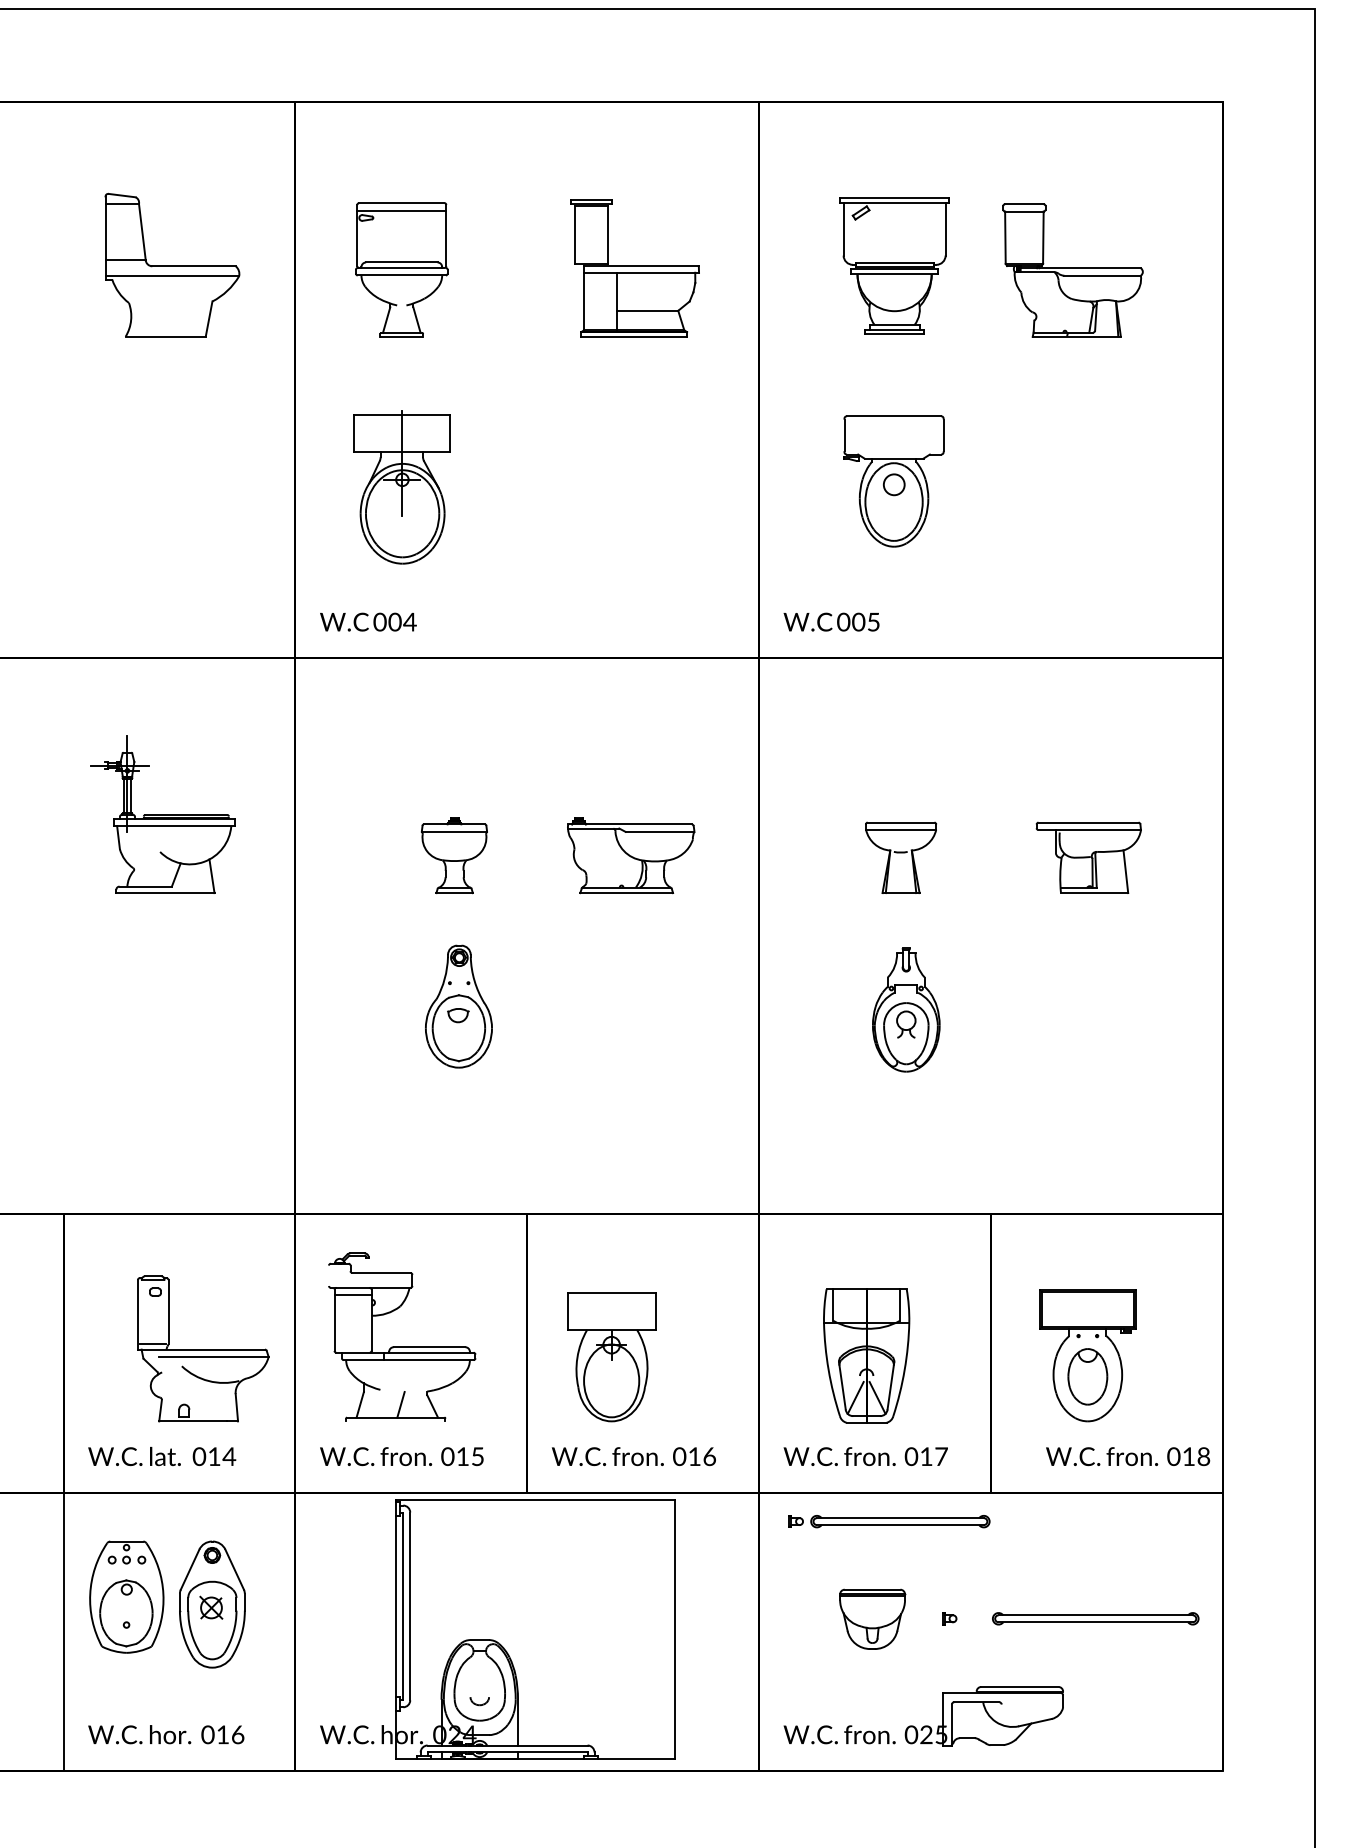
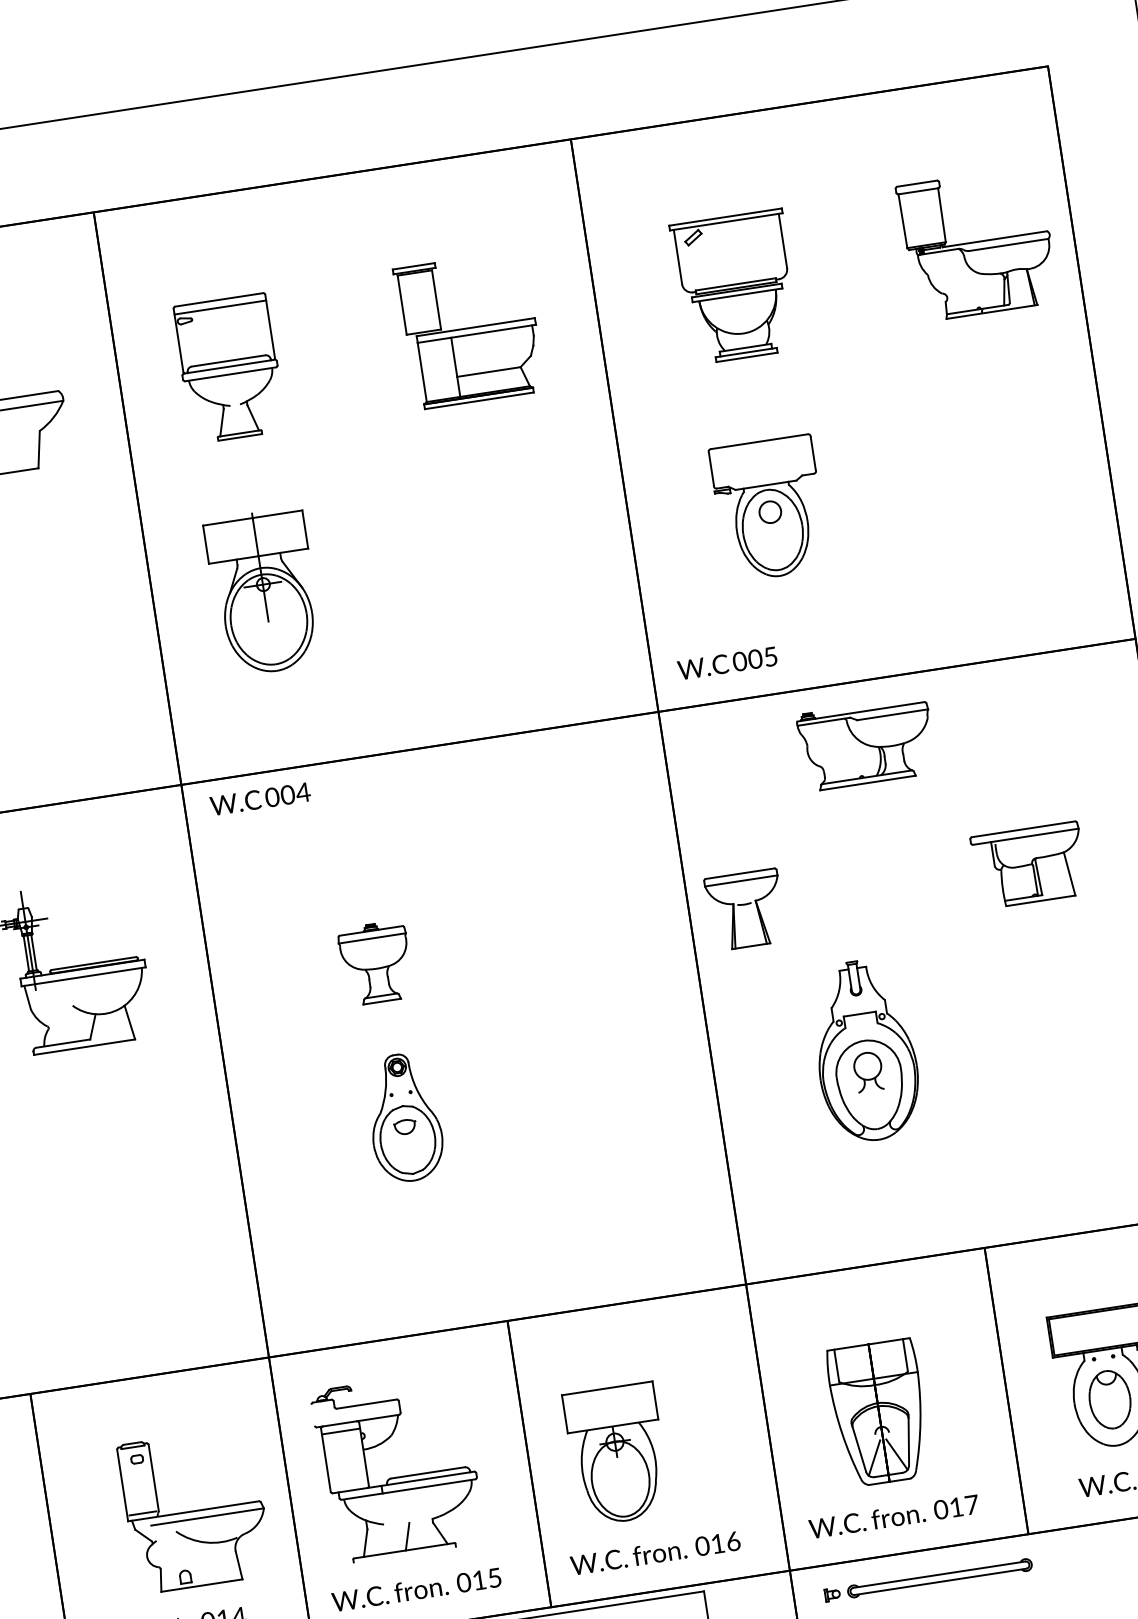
part: (1072, 270) -> (977, 244), moved
text: (368, 621) -> (260, 798), moved
part: (631, 855) -> (867, 743), moved
part: (900, 857) -> (745, 909), moved
part: (906, 1009) -> (865, 1050), size x1.4

